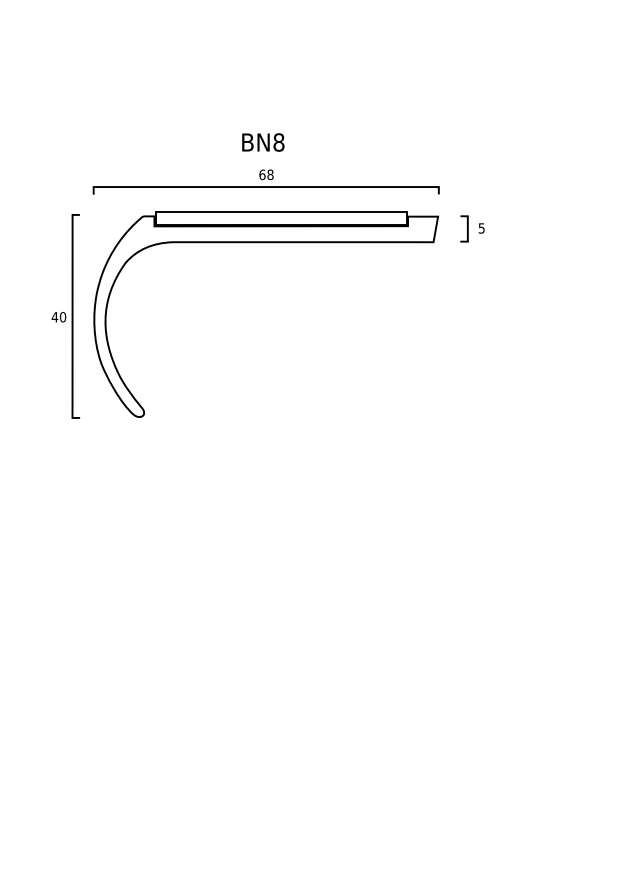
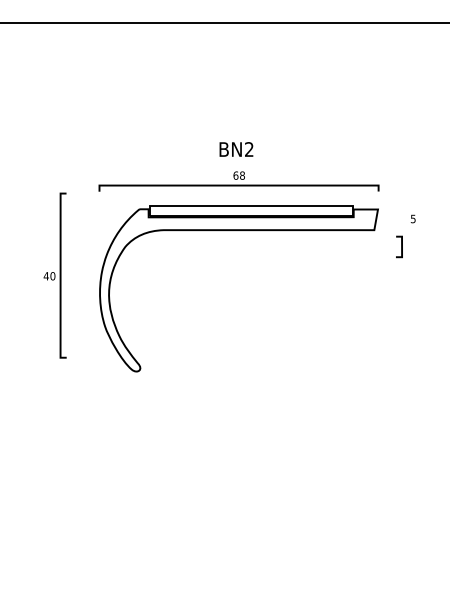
text: (278, 142) -> (248, 149), BN8 -> BN2
curve: (467, 228) -> (401, 246), moved
part: (65, 316) -> (54, 275), moved

